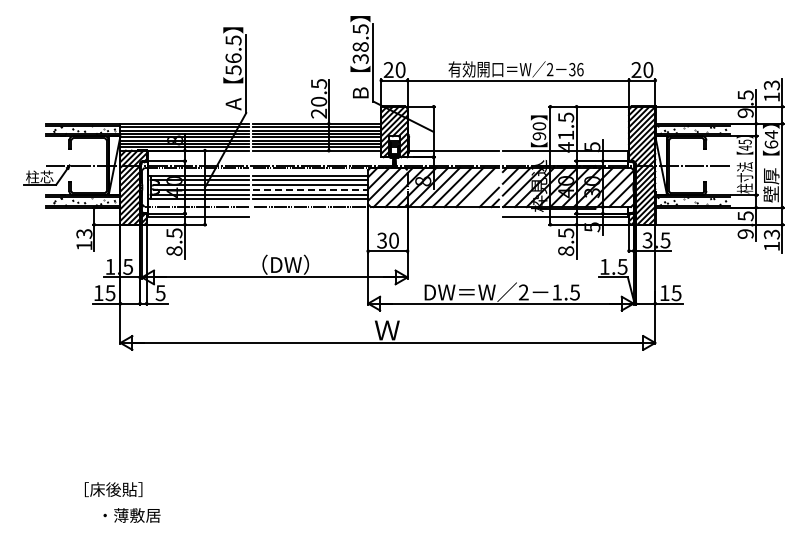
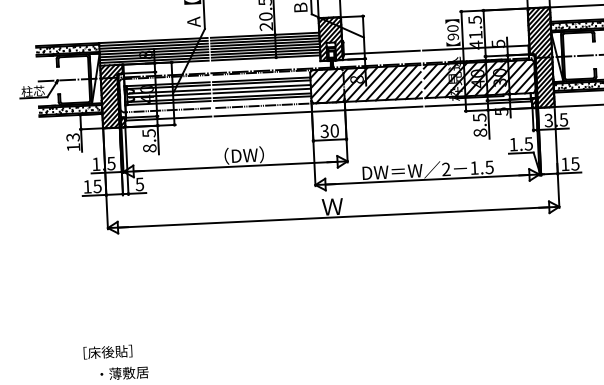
line: (310, 189) -> (262, 91), dashed -> solid
line: (482, 191) -> (407, 85), added
line: (375, 216) -> (318, 111), added

